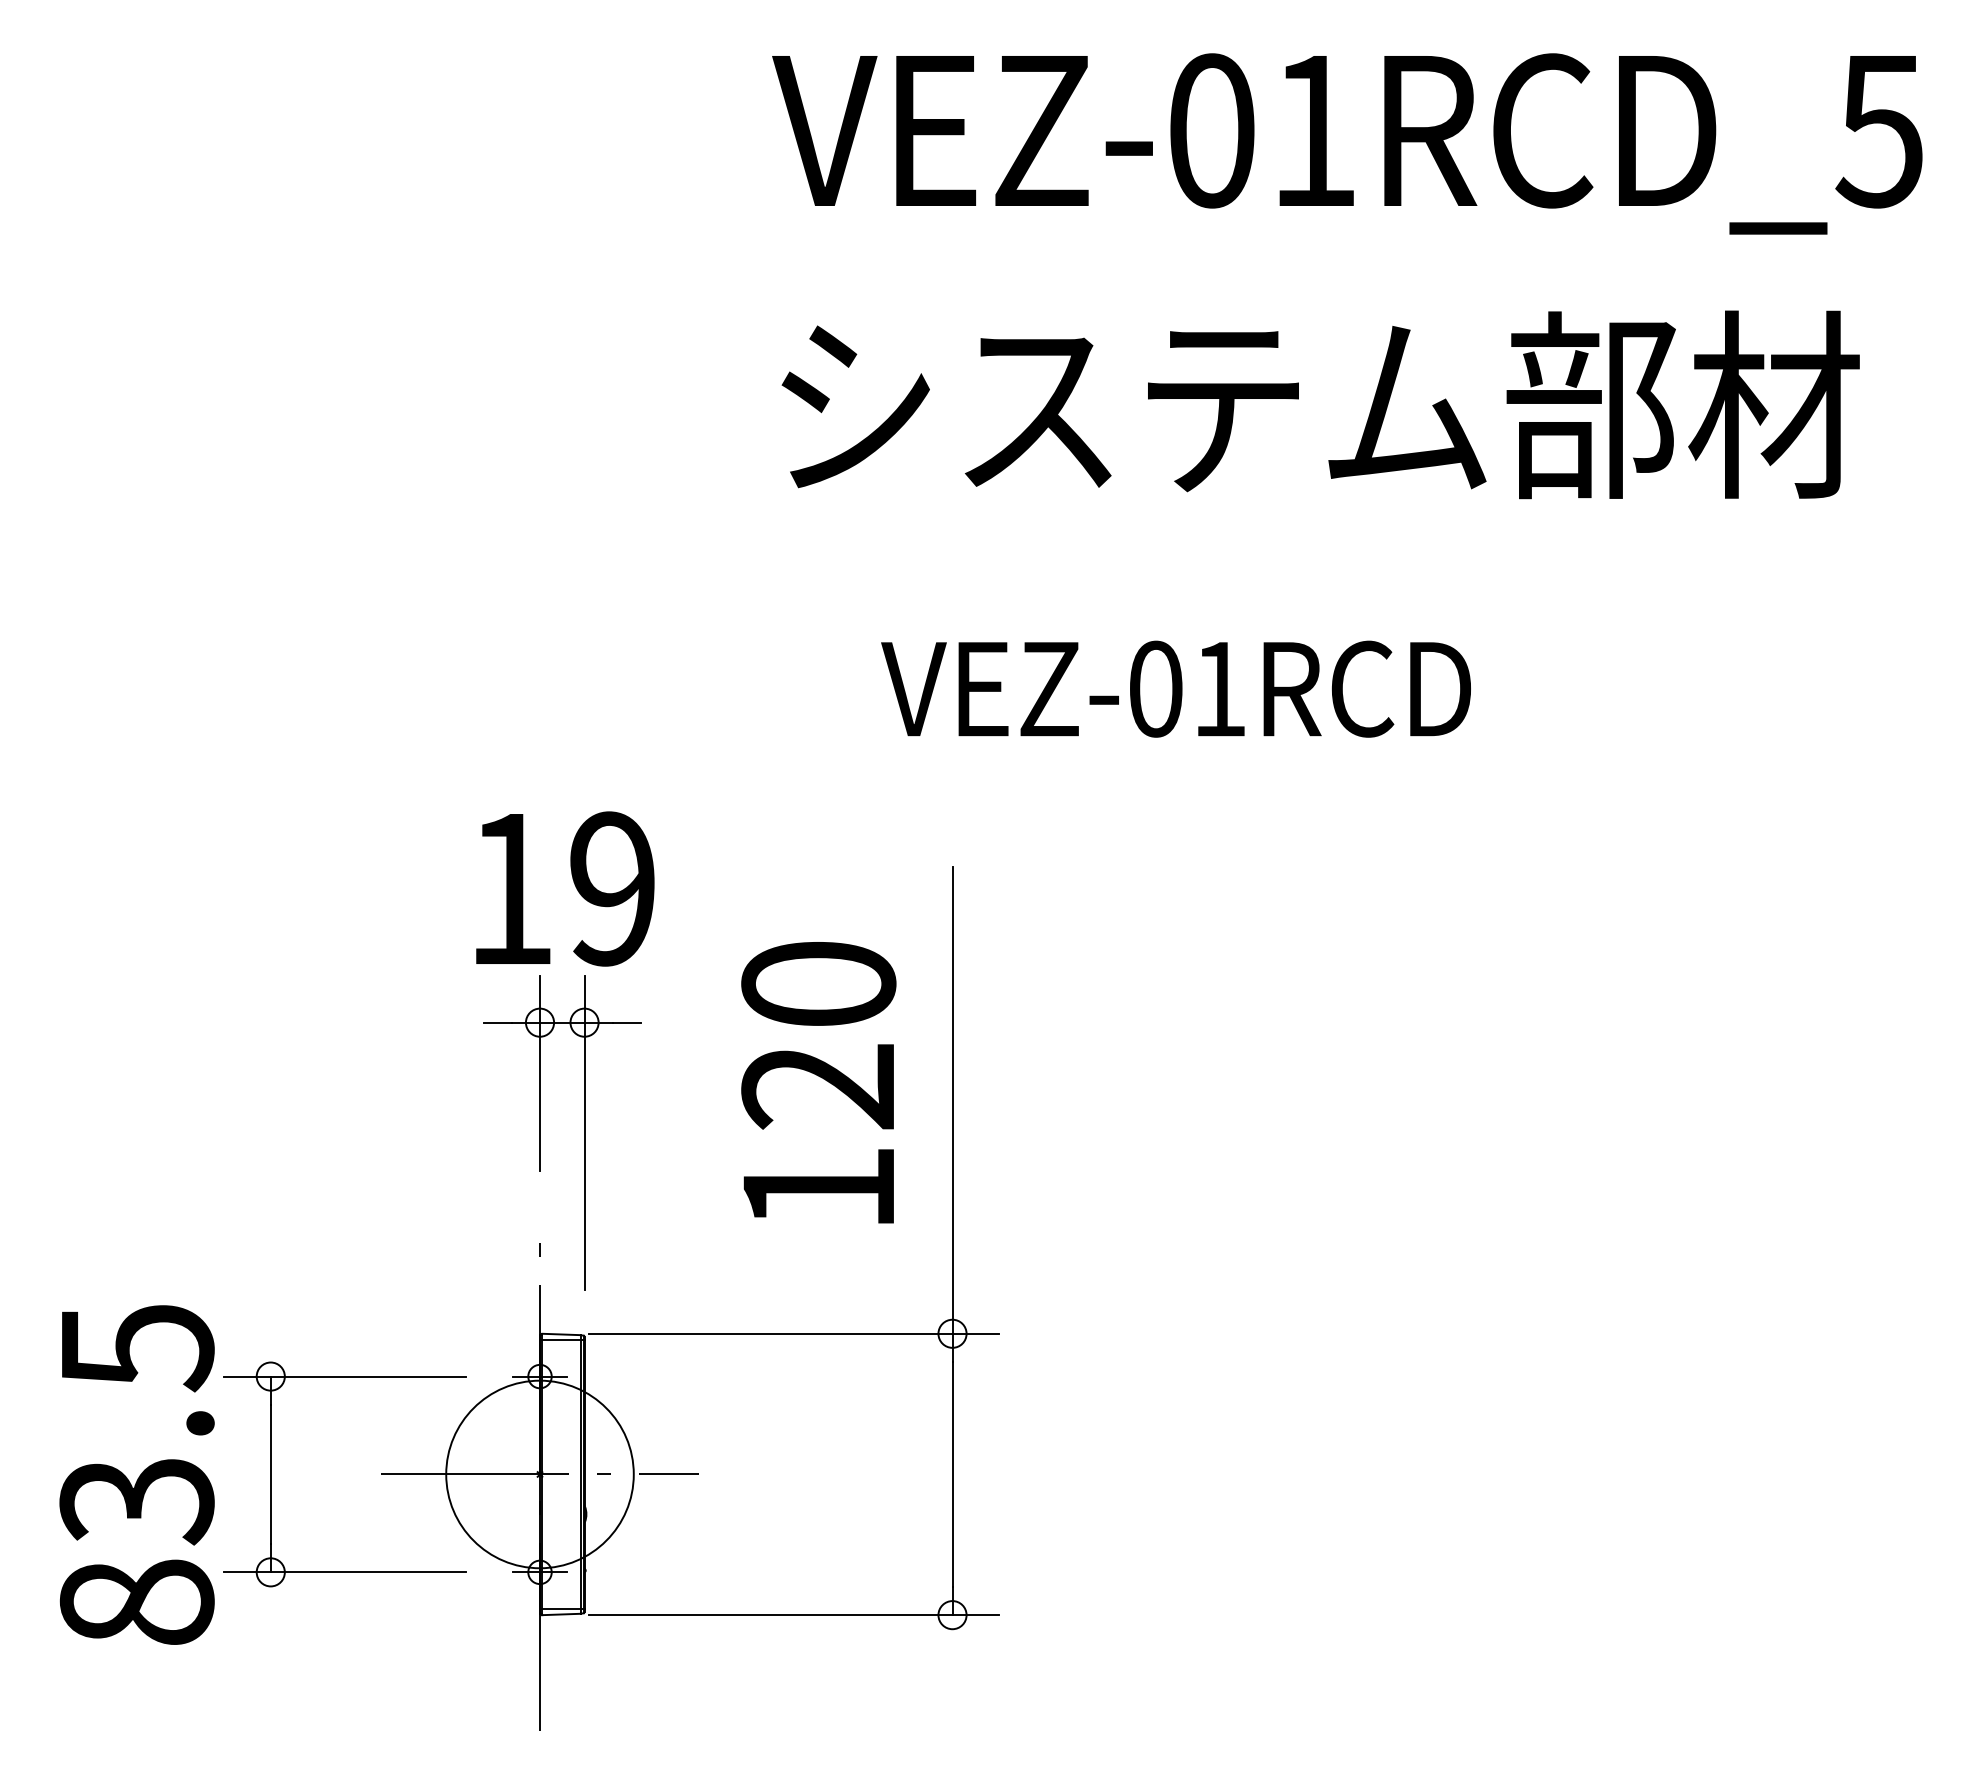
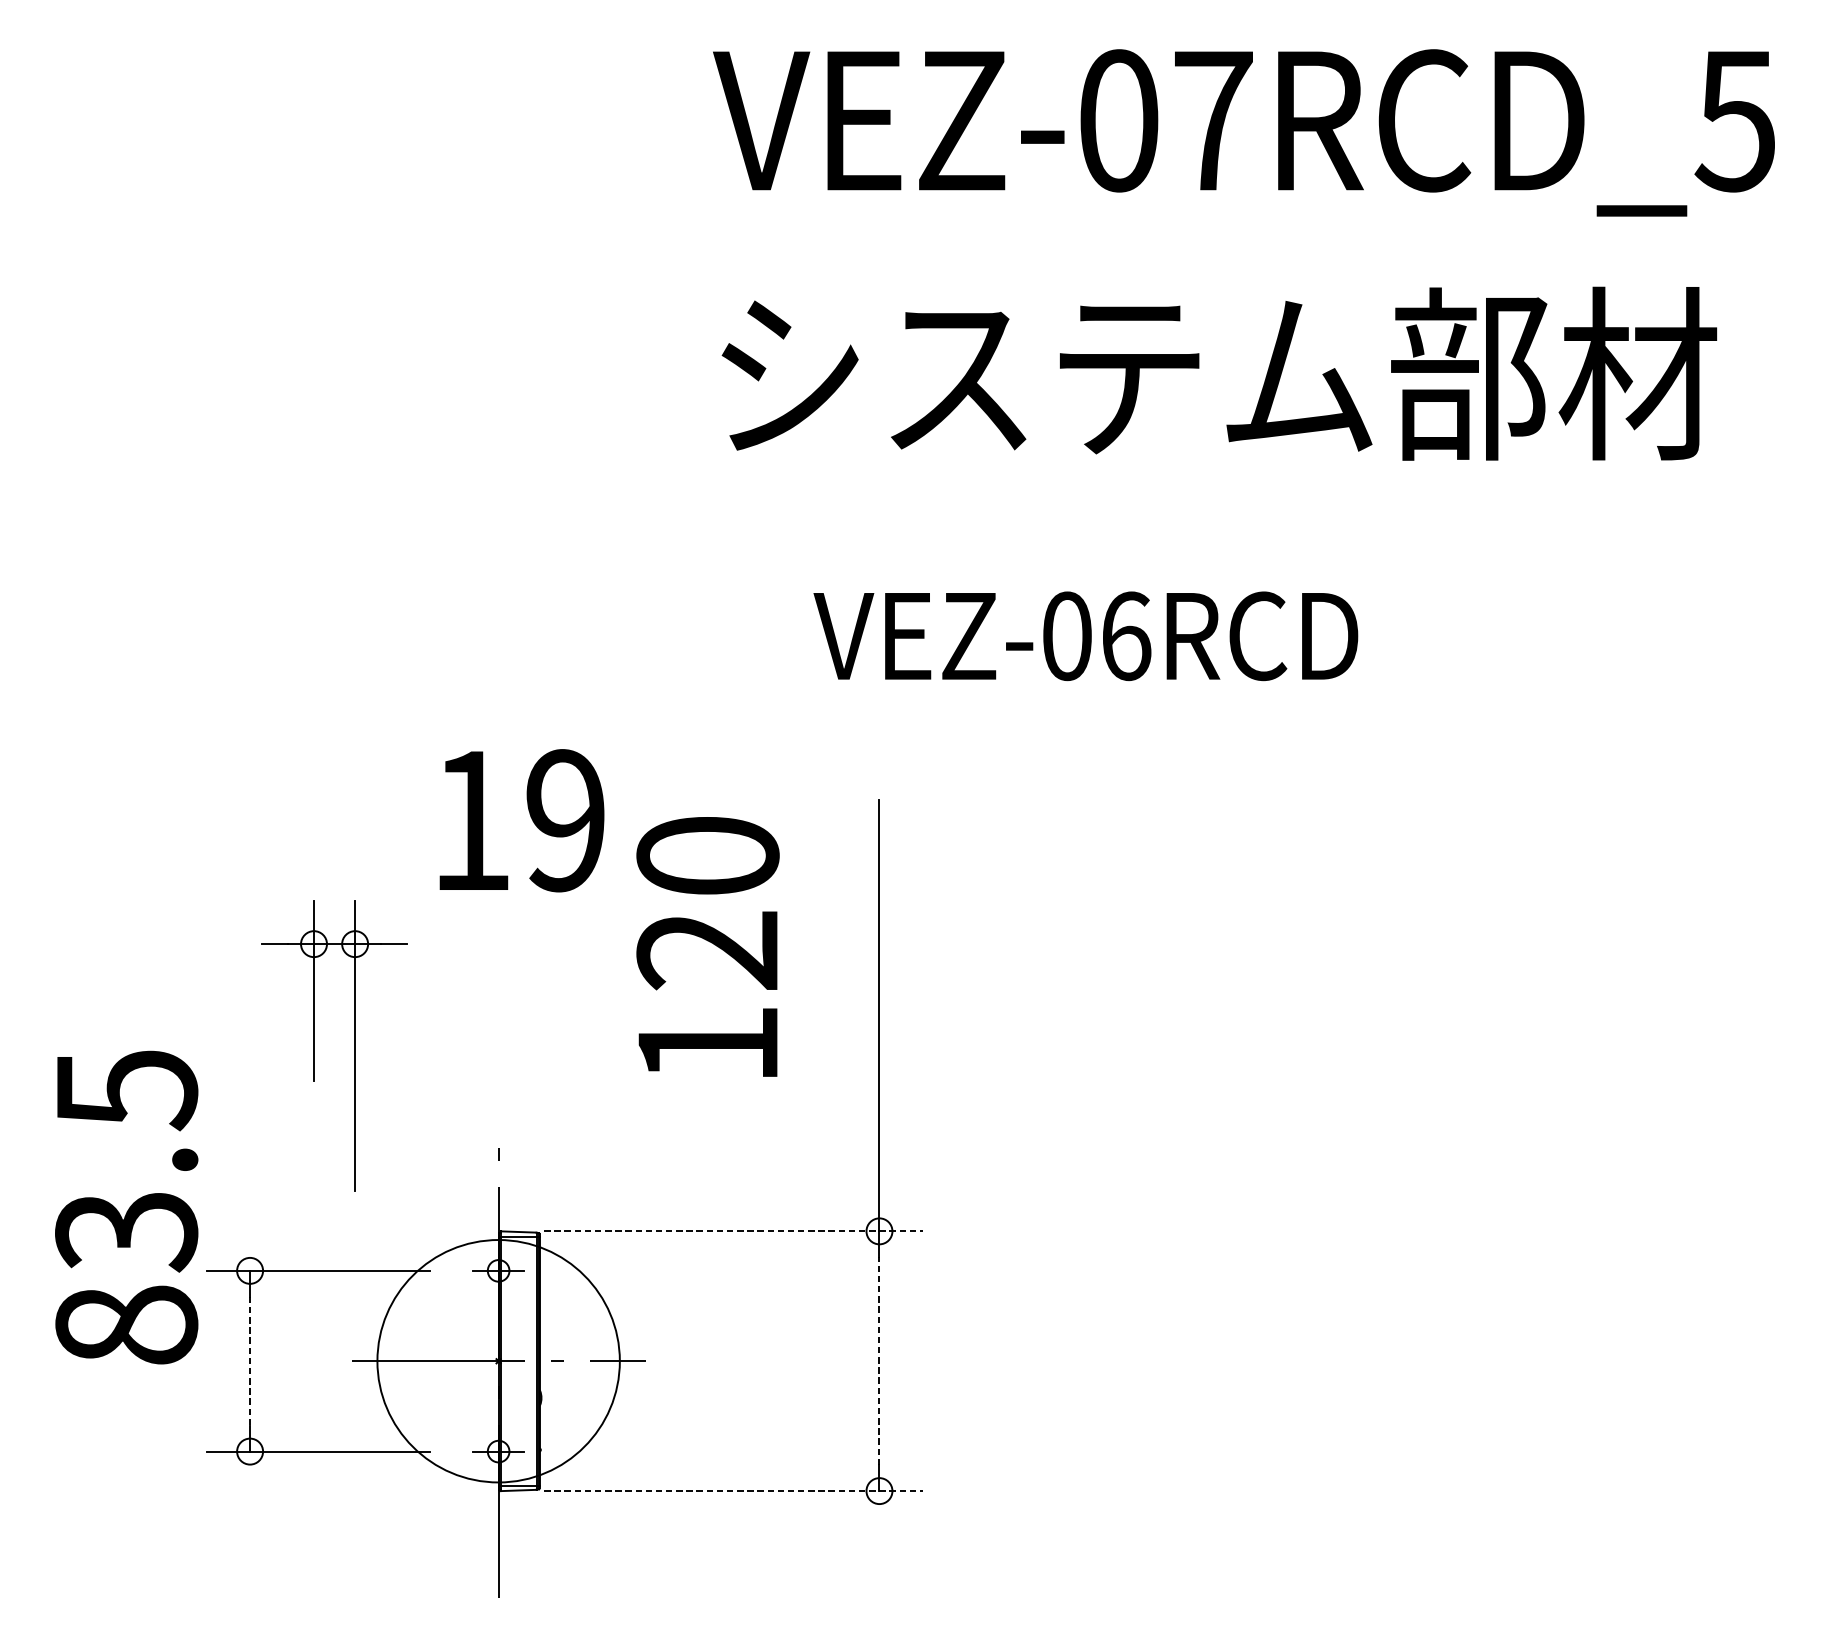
text: (1314, 130) -> (1213, 120), VEZ-01RCD_5 -> VEZ-07RCD_5
text: (1220, 688) -> (1126, 635), VEZ-01RCD -> VEZ-06RCD
text: (818, 1082) -> (707, 946), moved
part: (540, 1132) -> (314, 1045), moved
line: (794, 1333) -> (733, 1231), solid -> dashed
text: (136, 1474) -> (126, 1207), moved
line: (270, 1474) -> (249, 1361), solid -> dashed
circle: (539, 1474) -> (498, 1361), size x1.4
line: (952, 1474) -> (879, 1361), solid -> dashed
line: (794, 1615) -> (733, 1491), solid -> dashed

